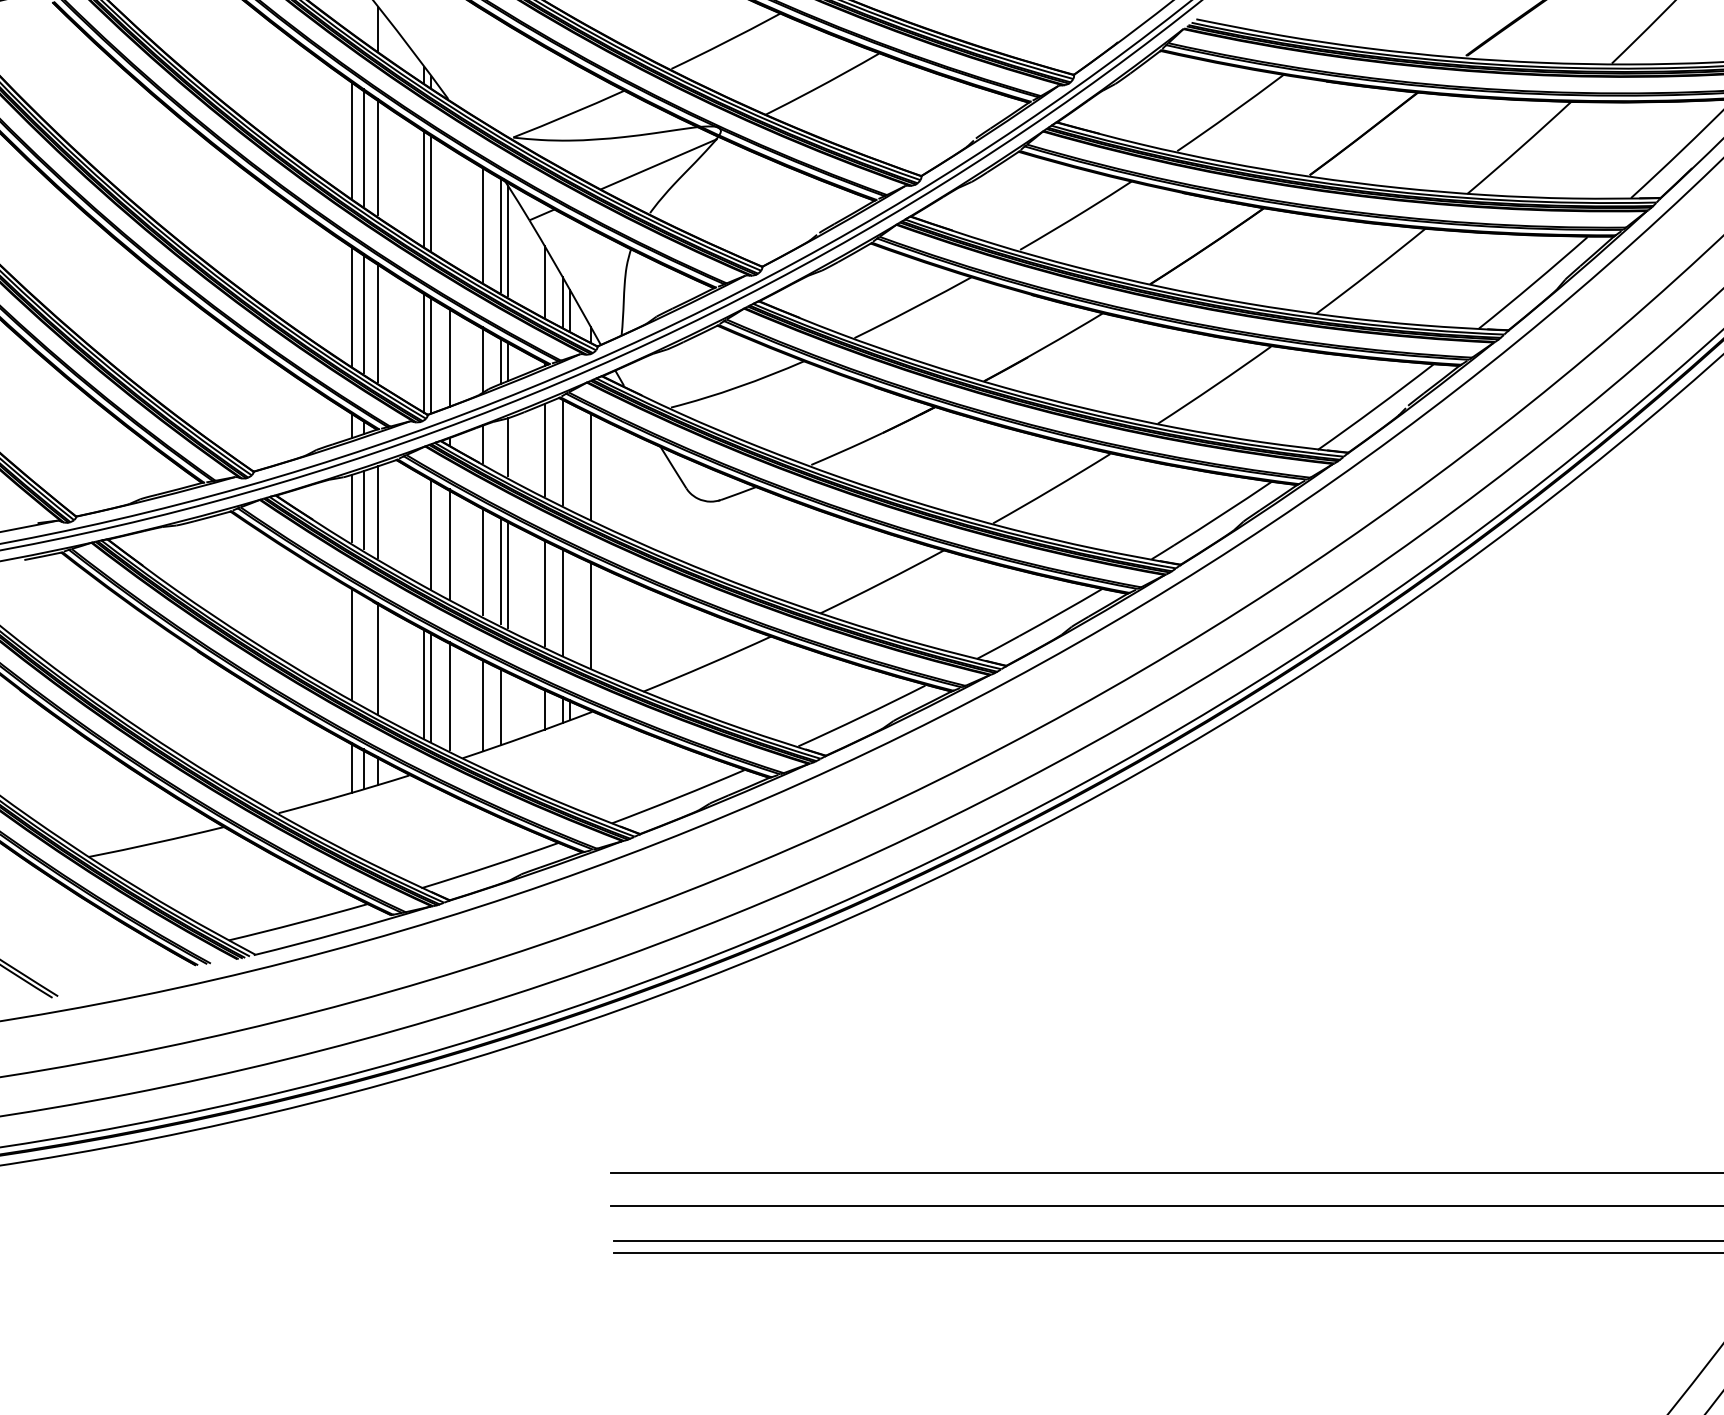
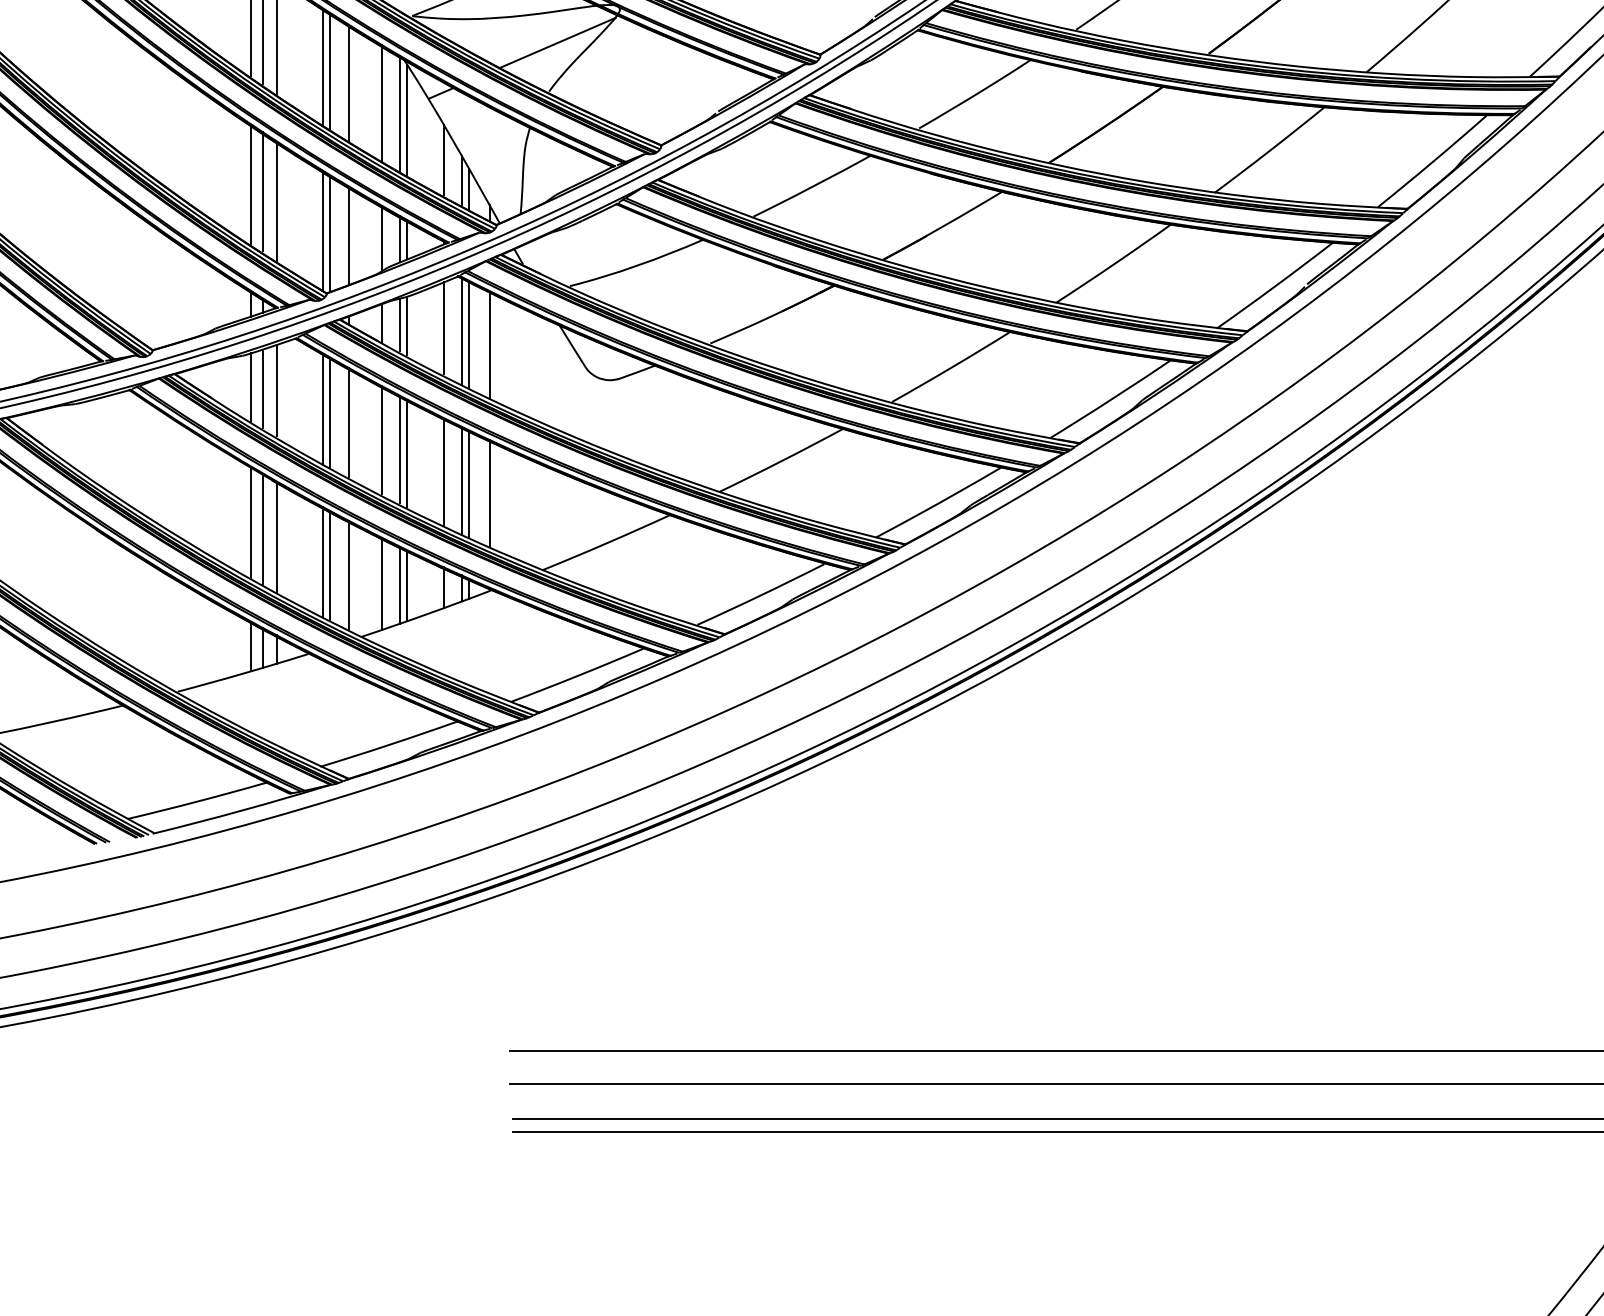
line: (449, 205) -> (348, 84), added
line: (501, 445) -> (400, 324), added
line: (570, 456) -> (469, 335), added
line: (424, 530) -> (323, 409), added
line: (570, 605) -> (469, 484), added
line: (363, 650) -> (262, 529), added
line: (508, 707) -> (407, 586), added

